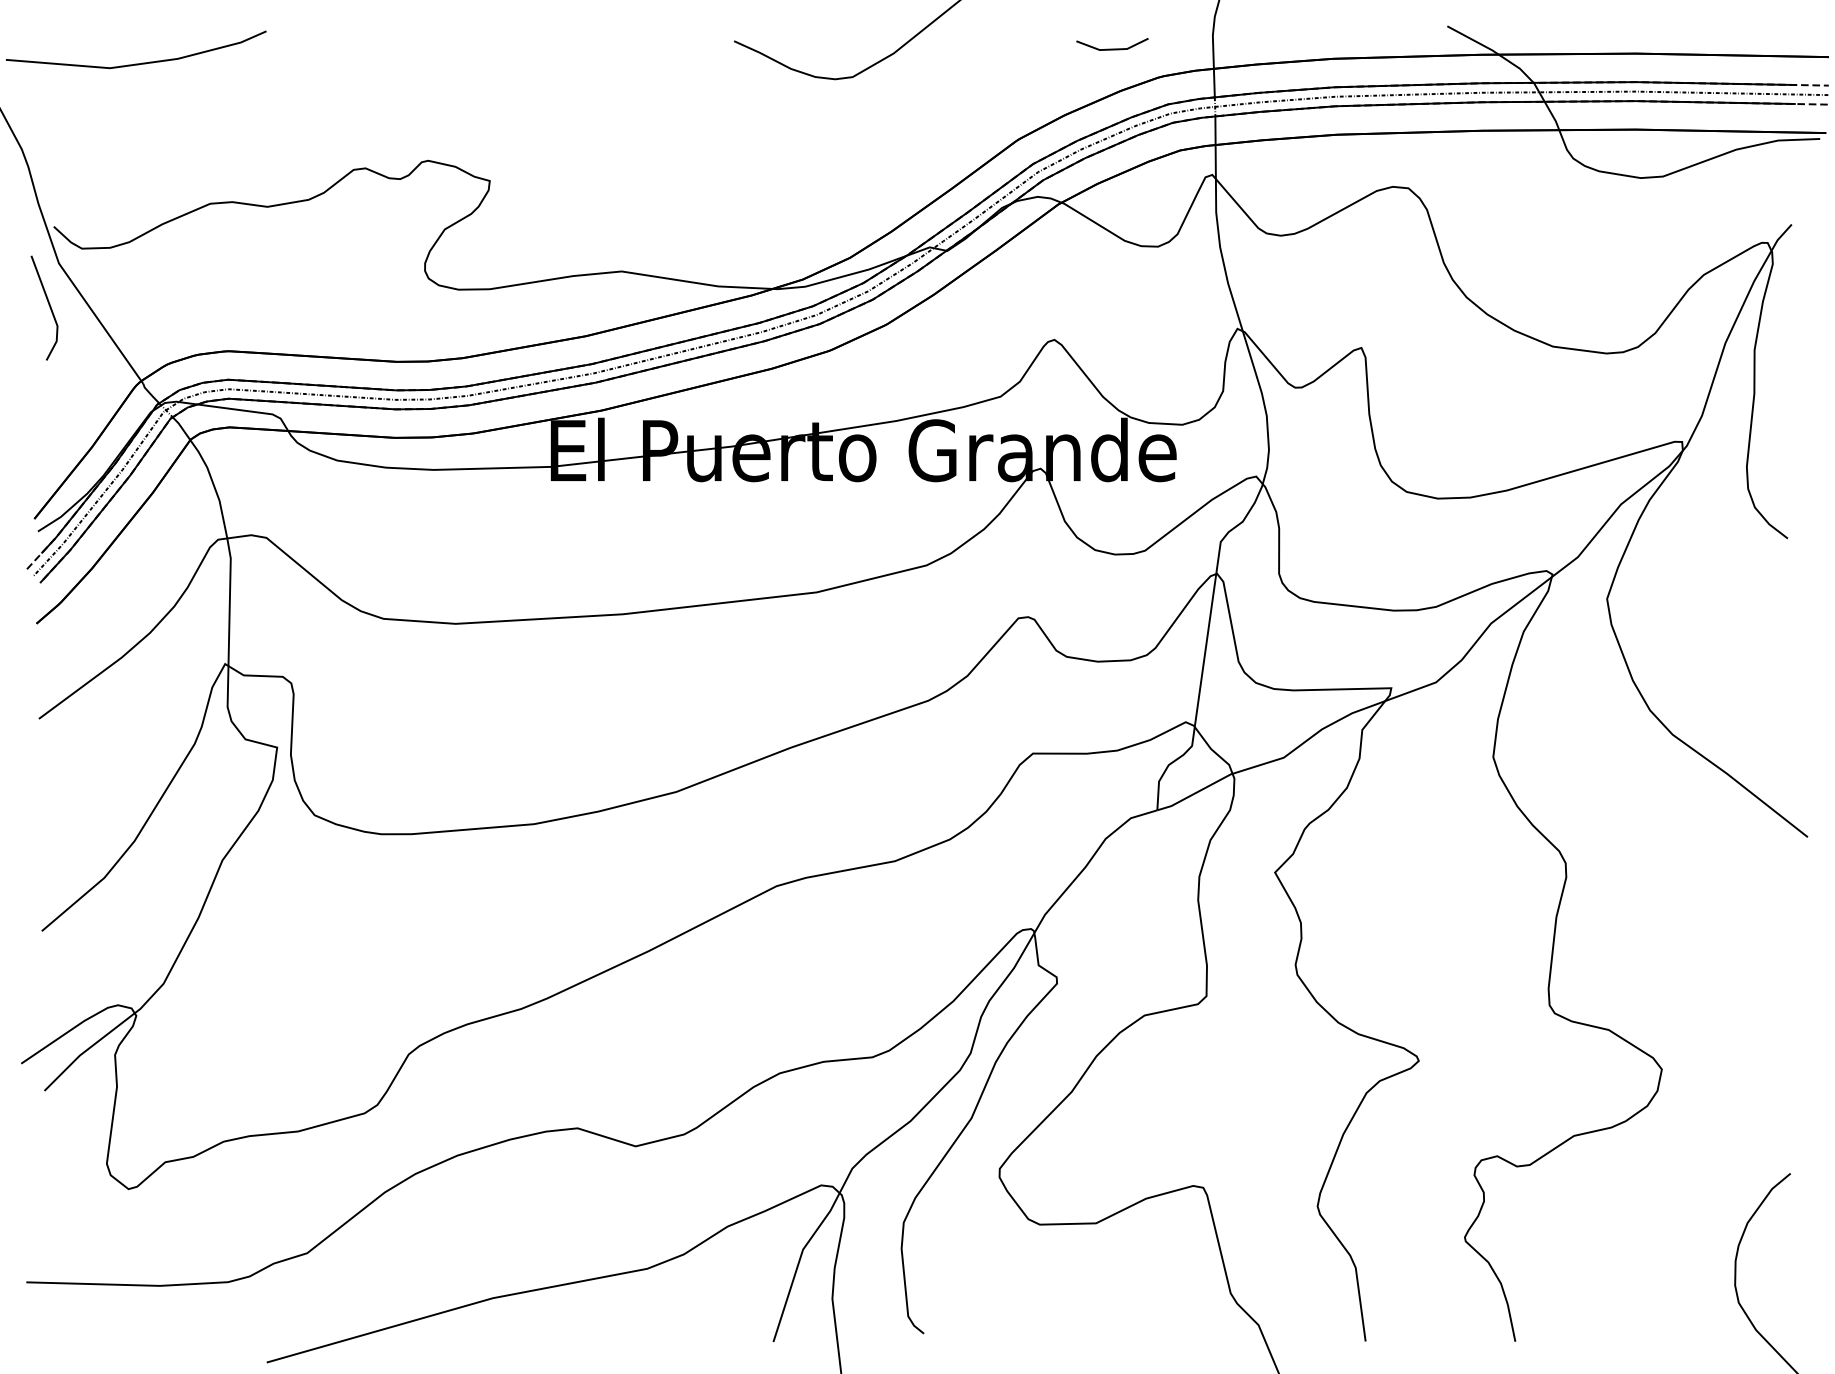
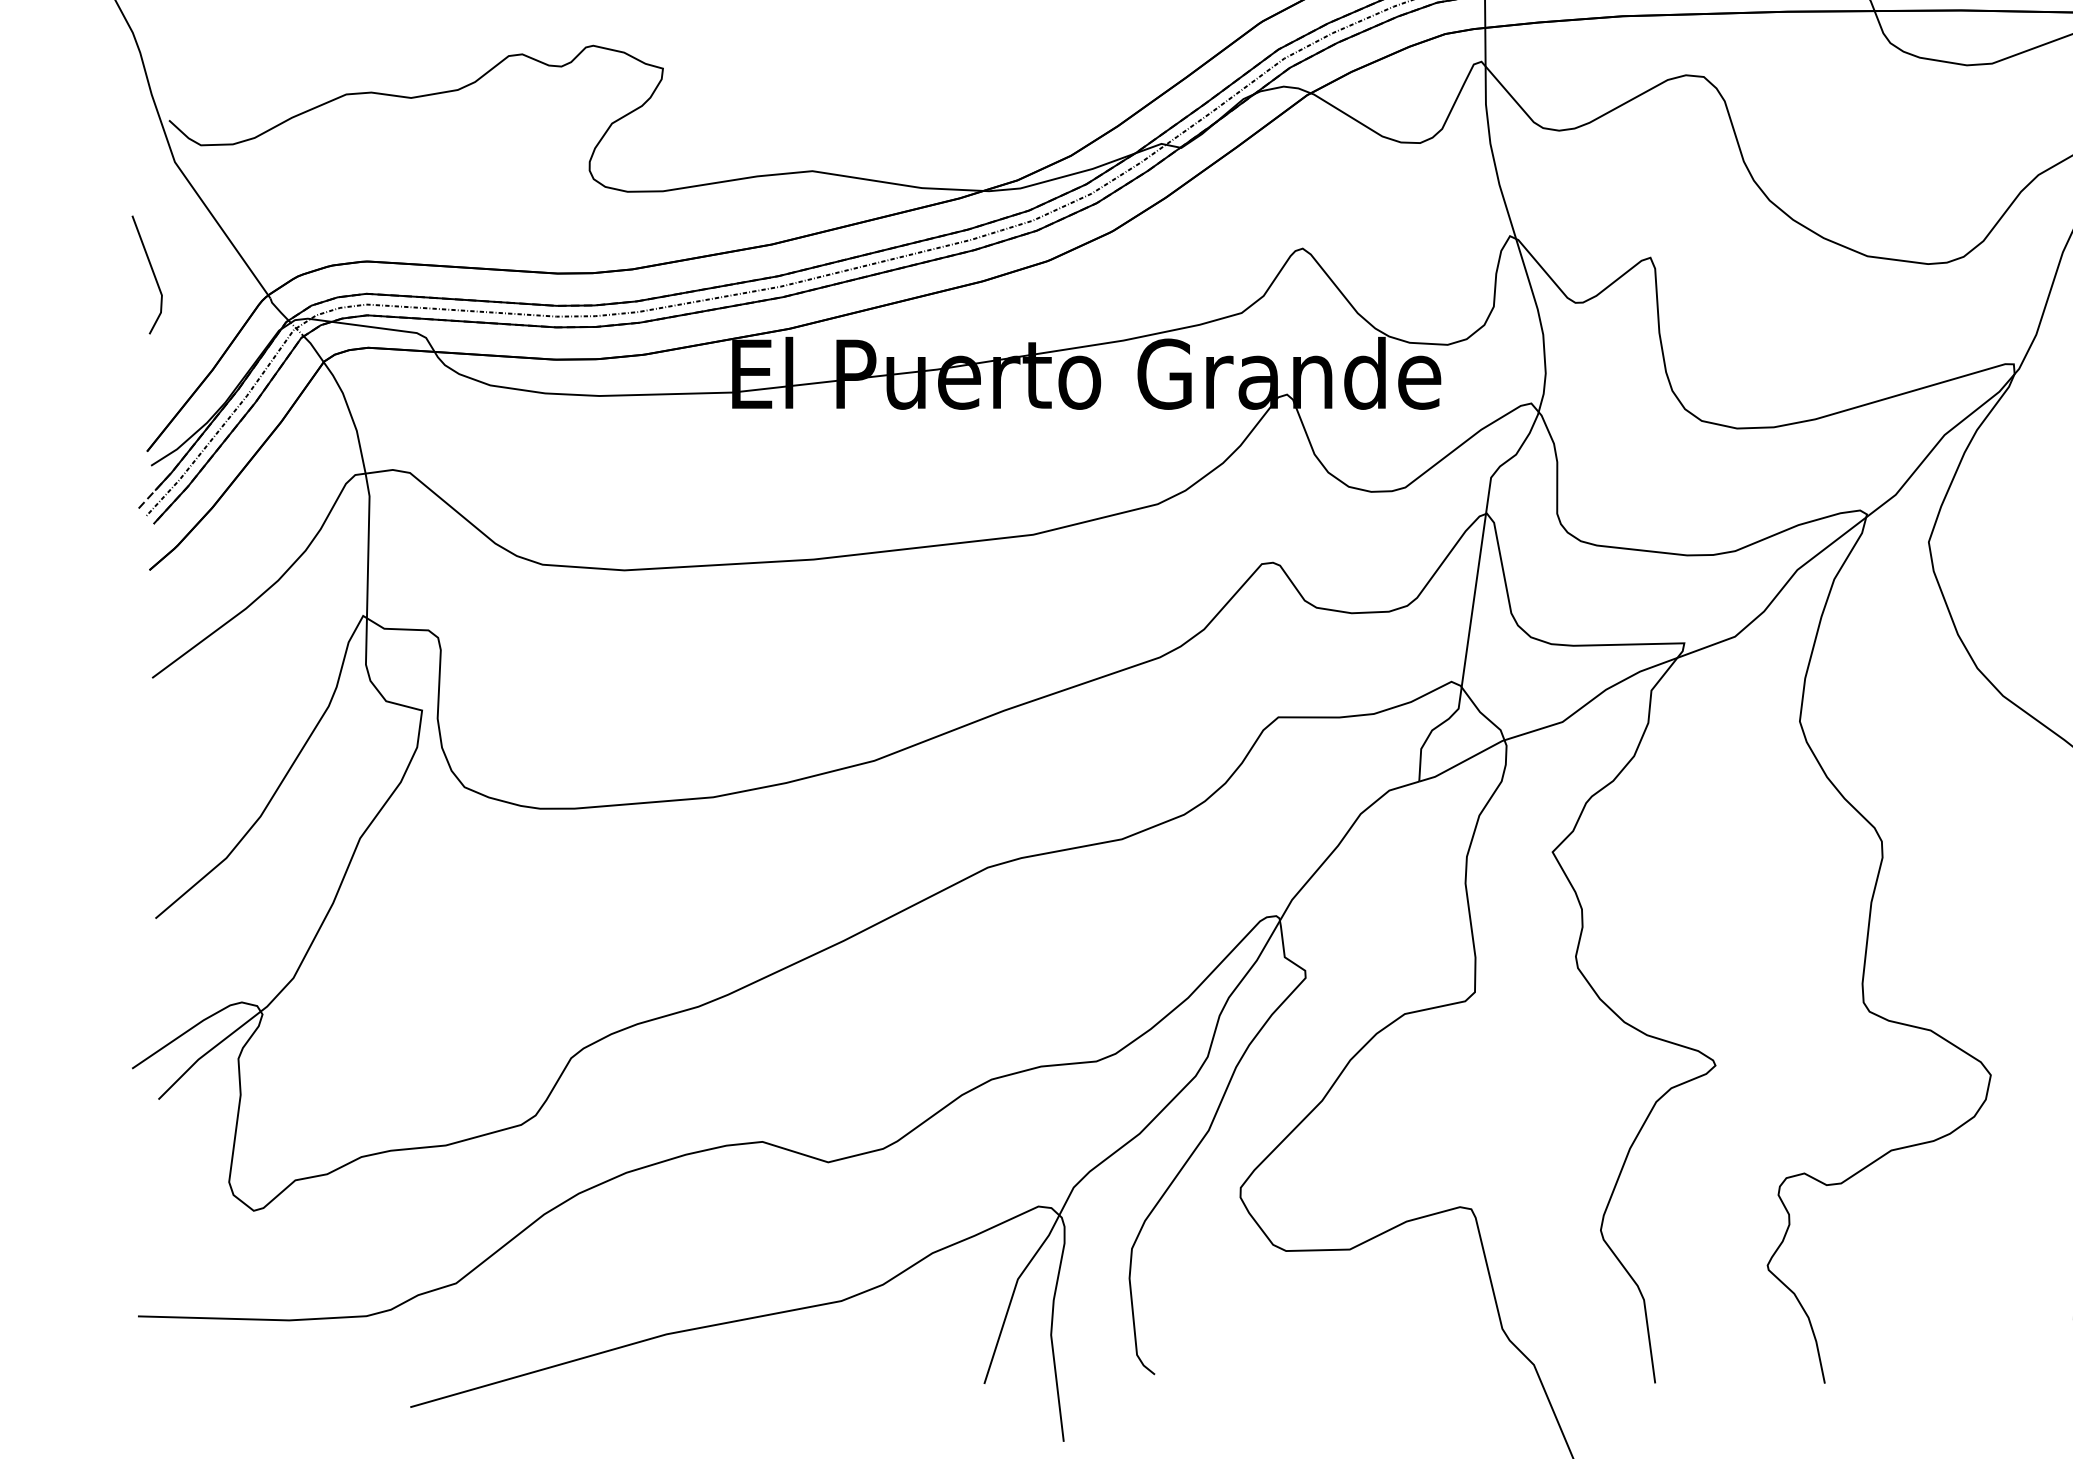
line: (48, 305) -> (151, 272), moved

